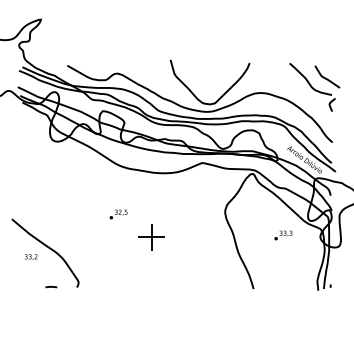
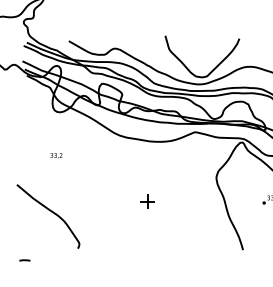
part: (118, 214) -> (116, 180), removed
part: (151, 237) -> (147, 201), size x0.6
text: (31, 256) -> (56, 155), moved
line: (51, 287) -> (25, 260), moved

